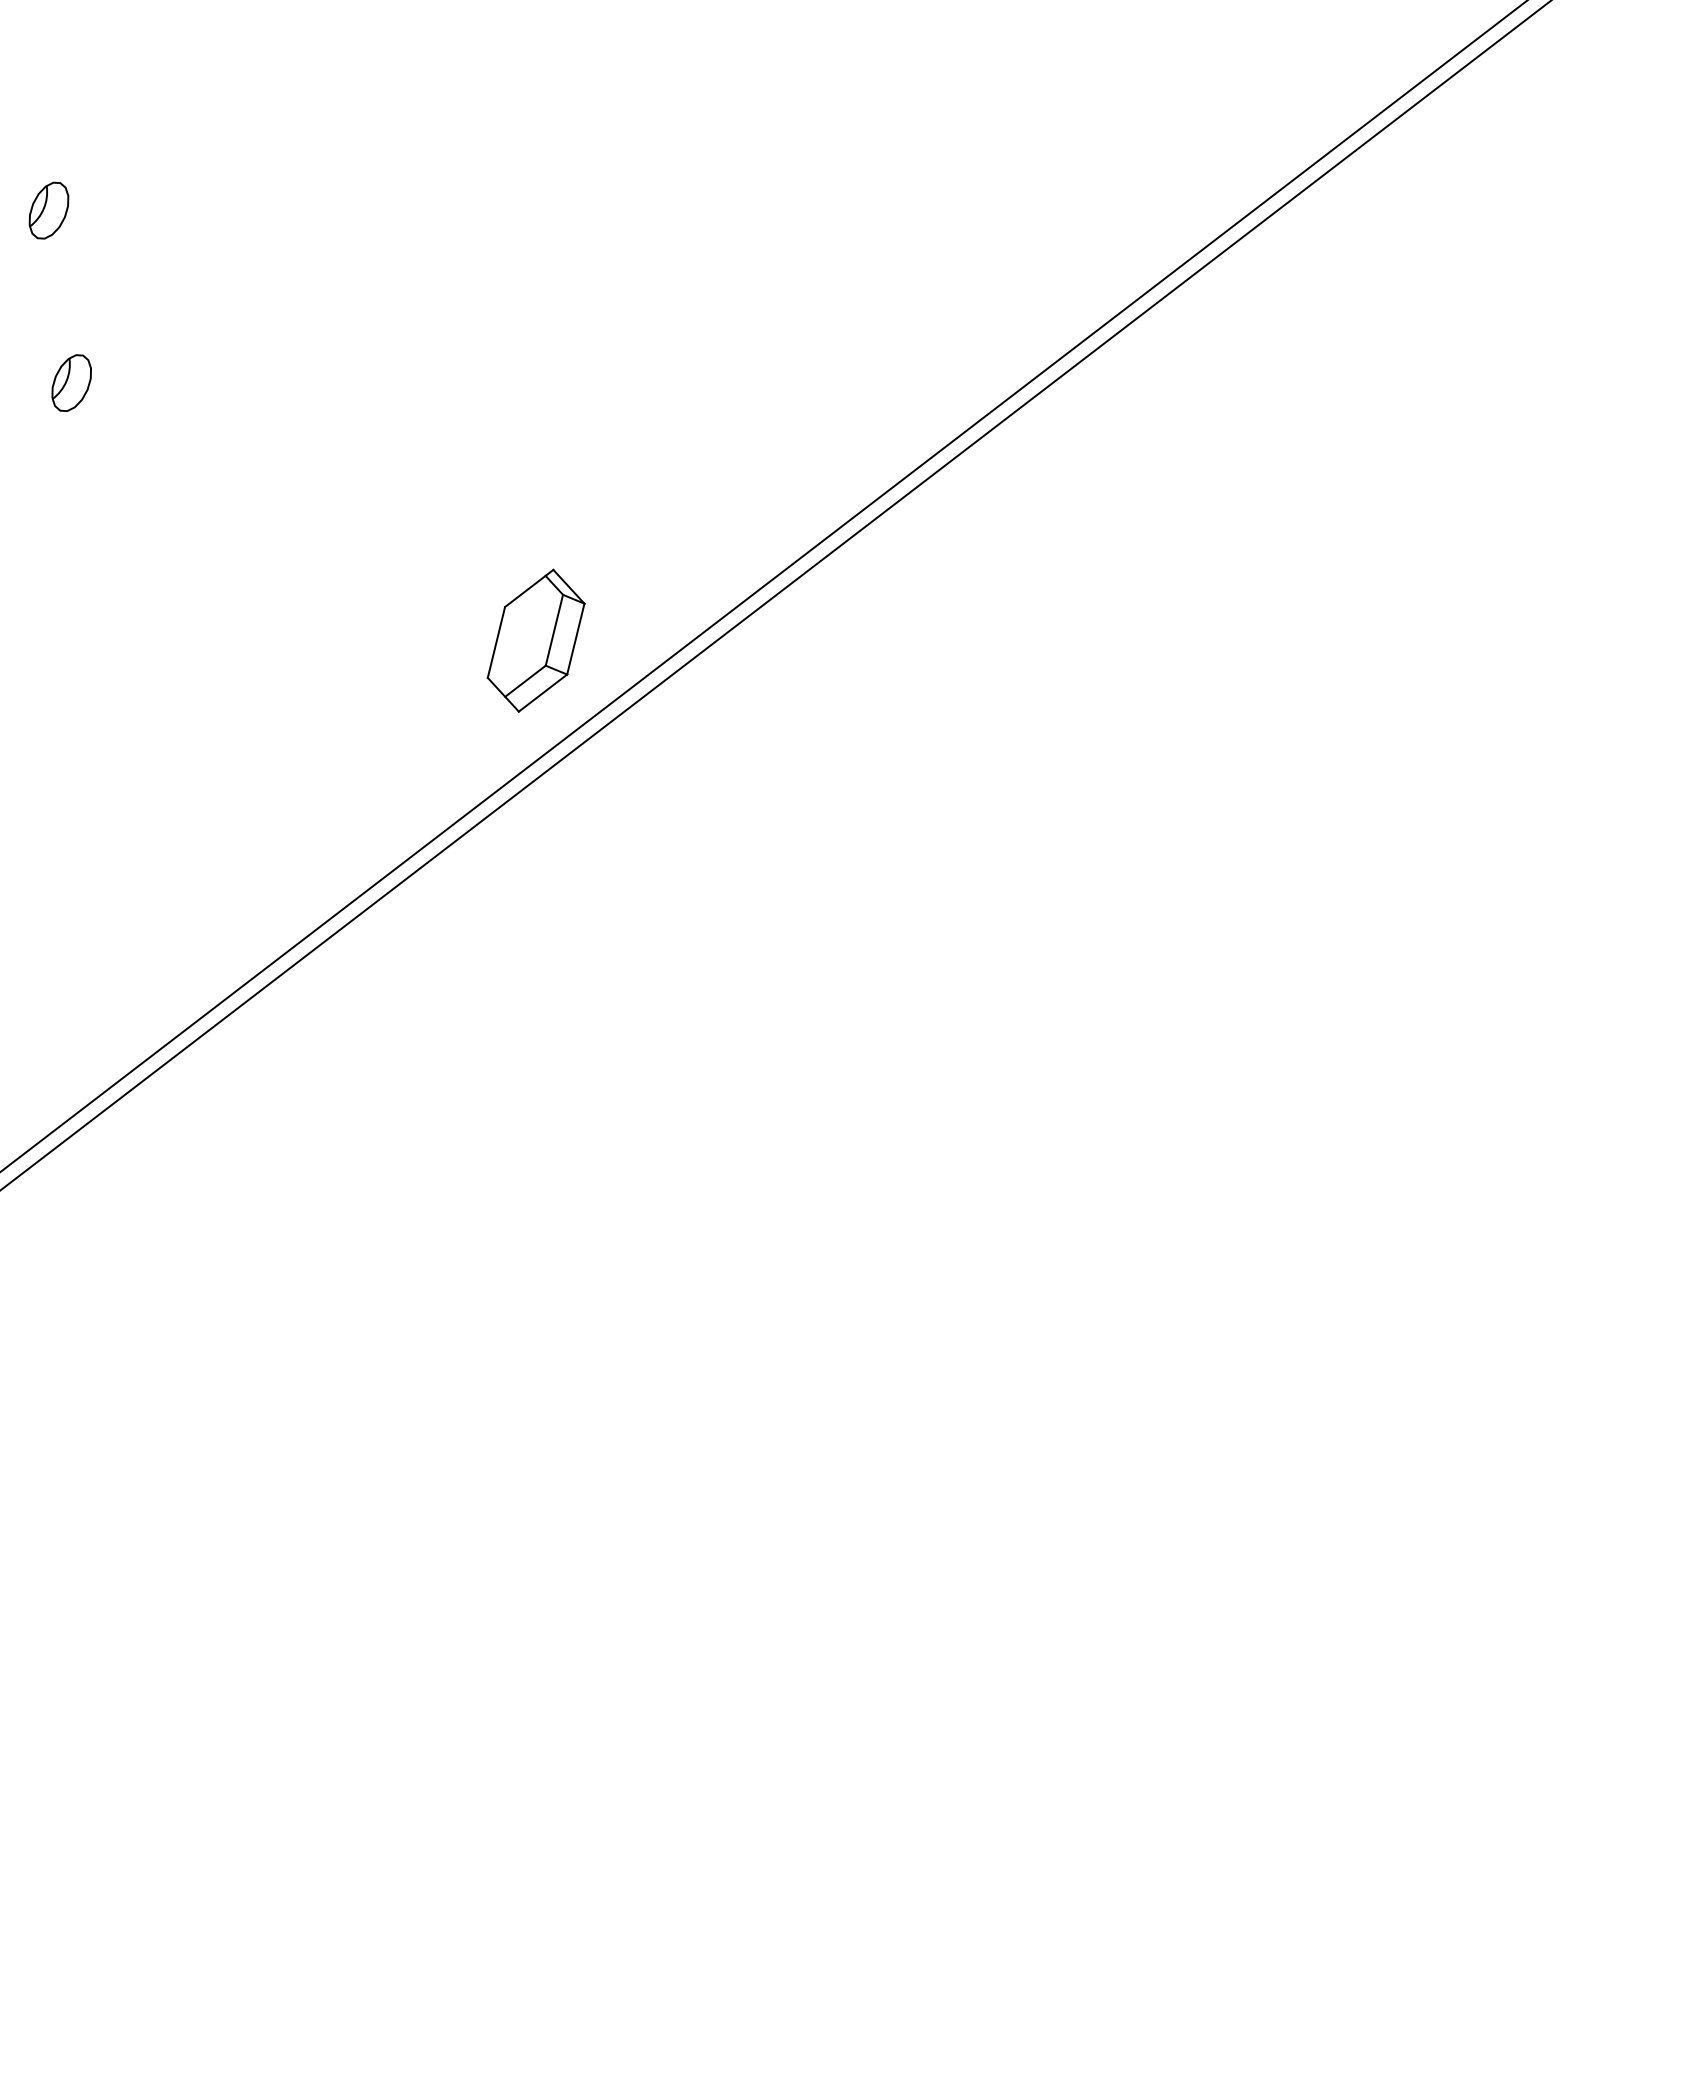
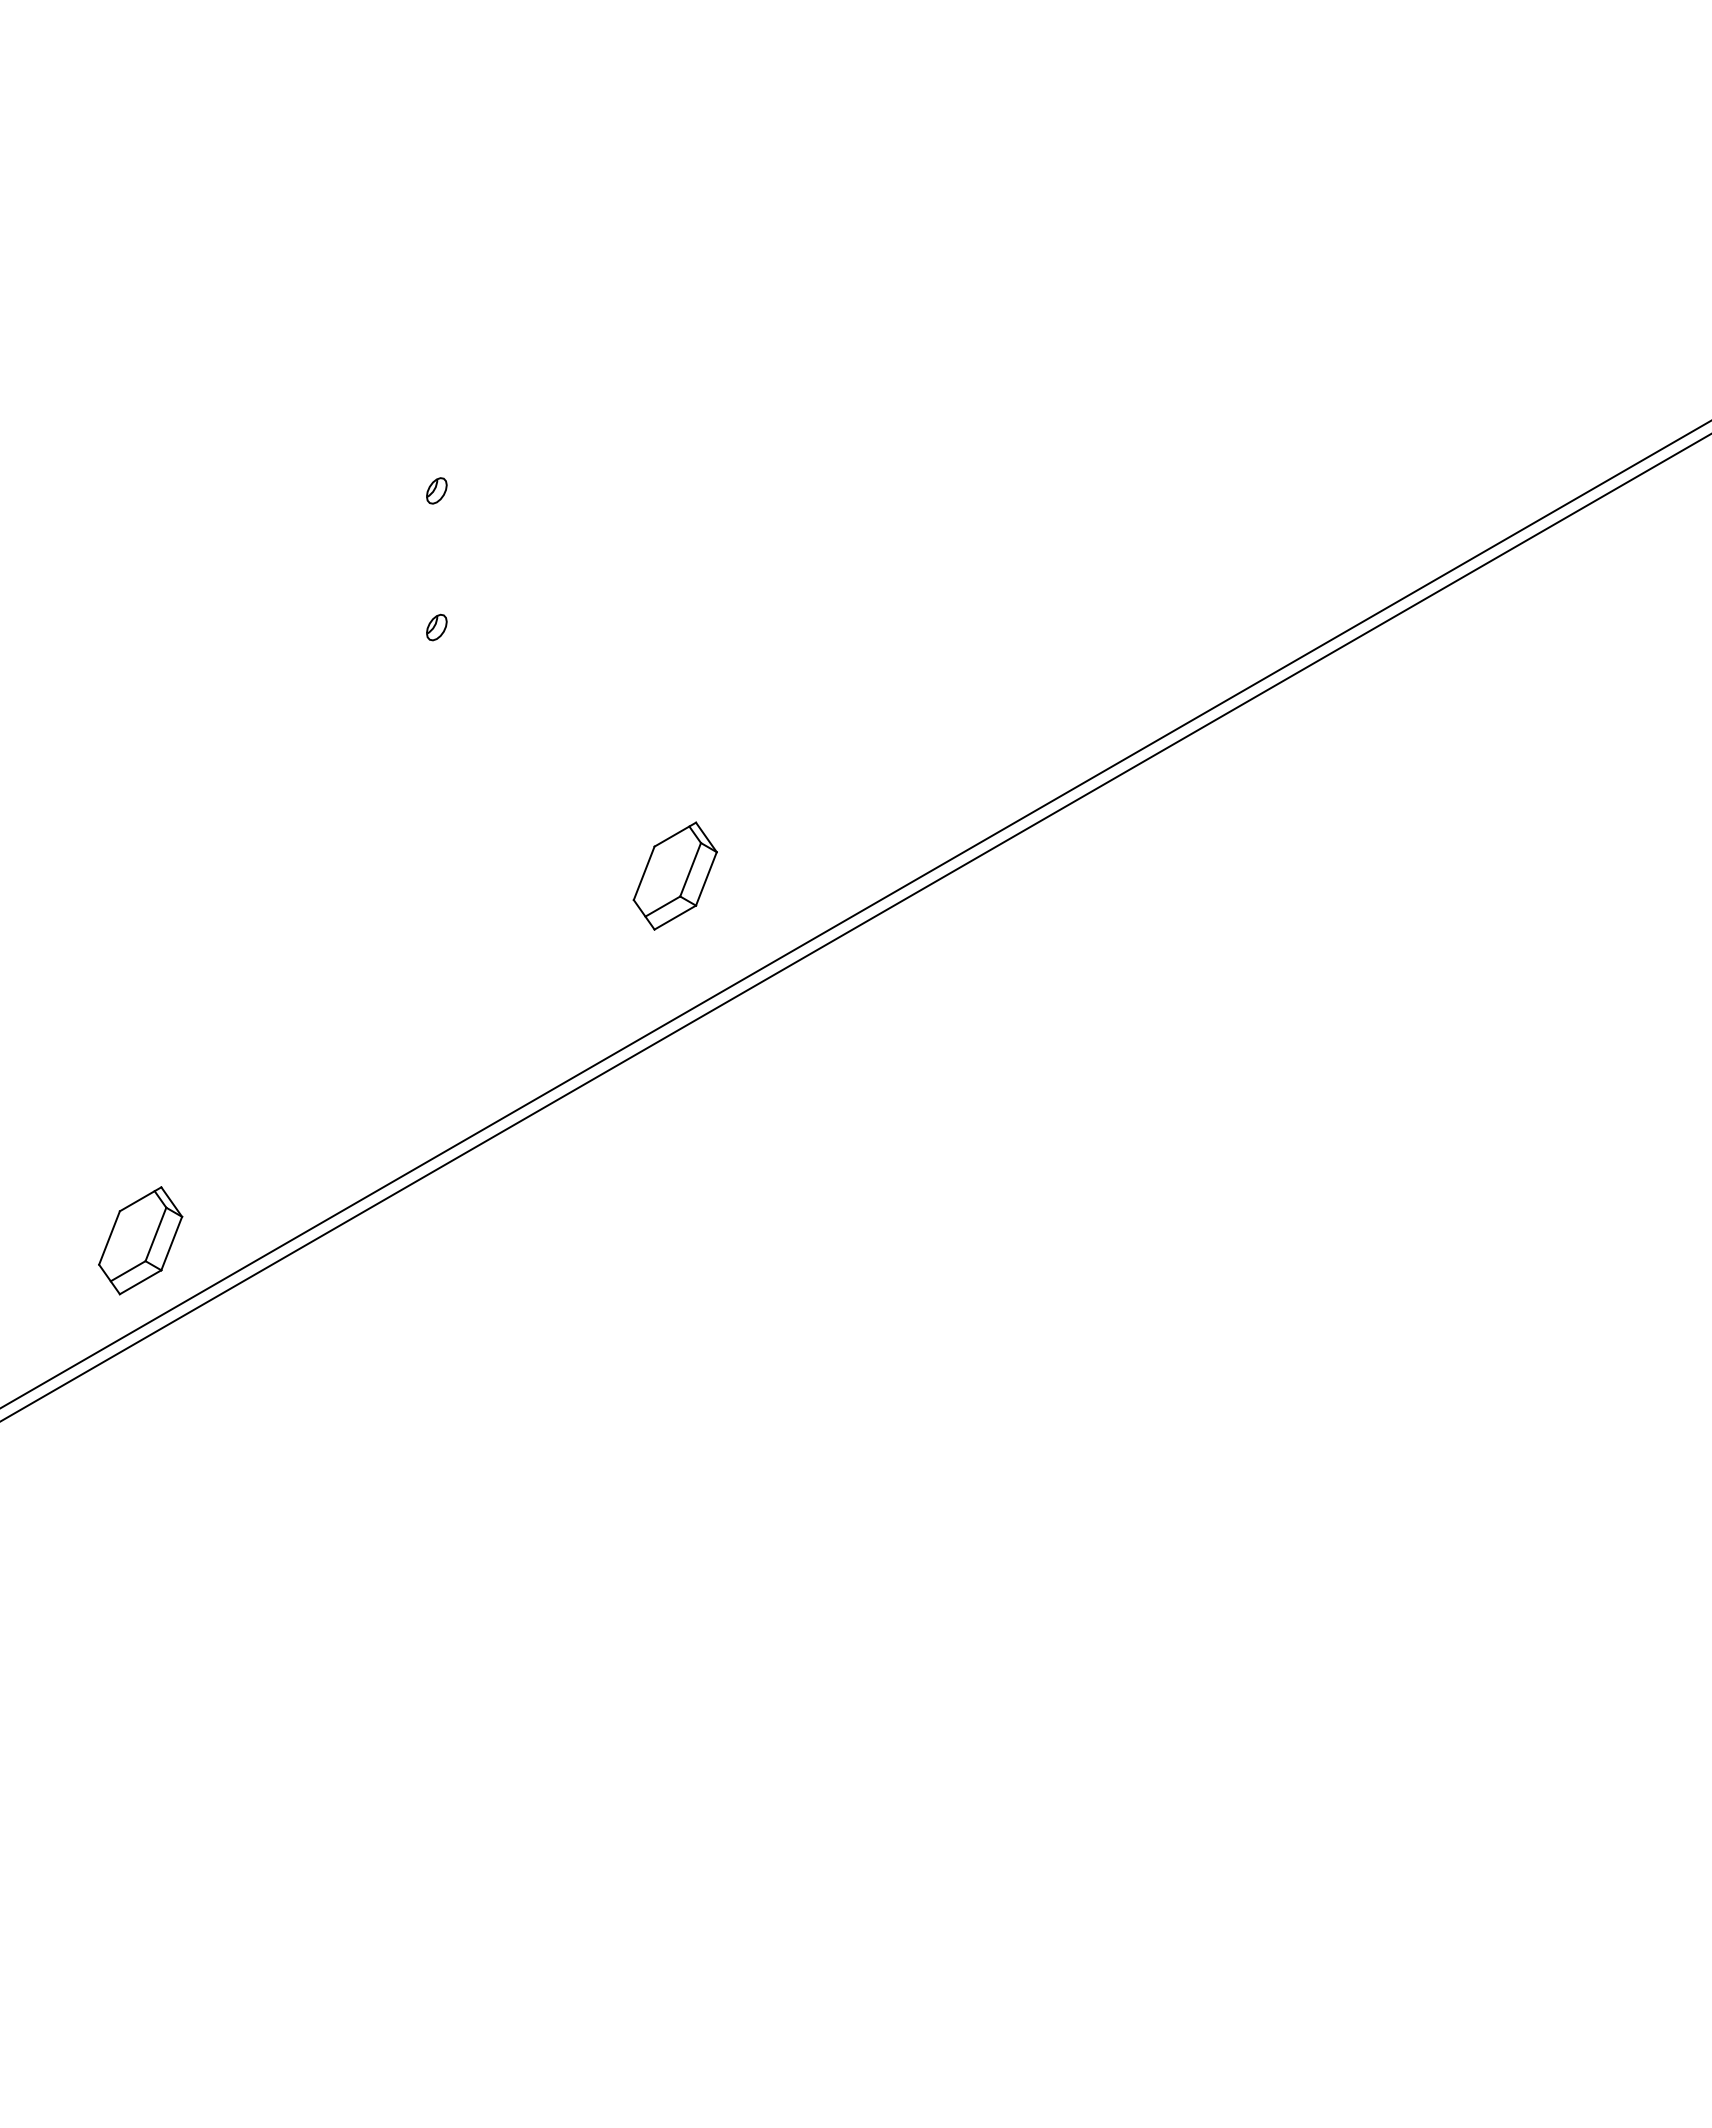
part: (48, 210) -> (436, 490), size x0.6
part: (71, 383) -> (436, 627), size x0.6
part: (535, 640) -> (674, 875), moved

